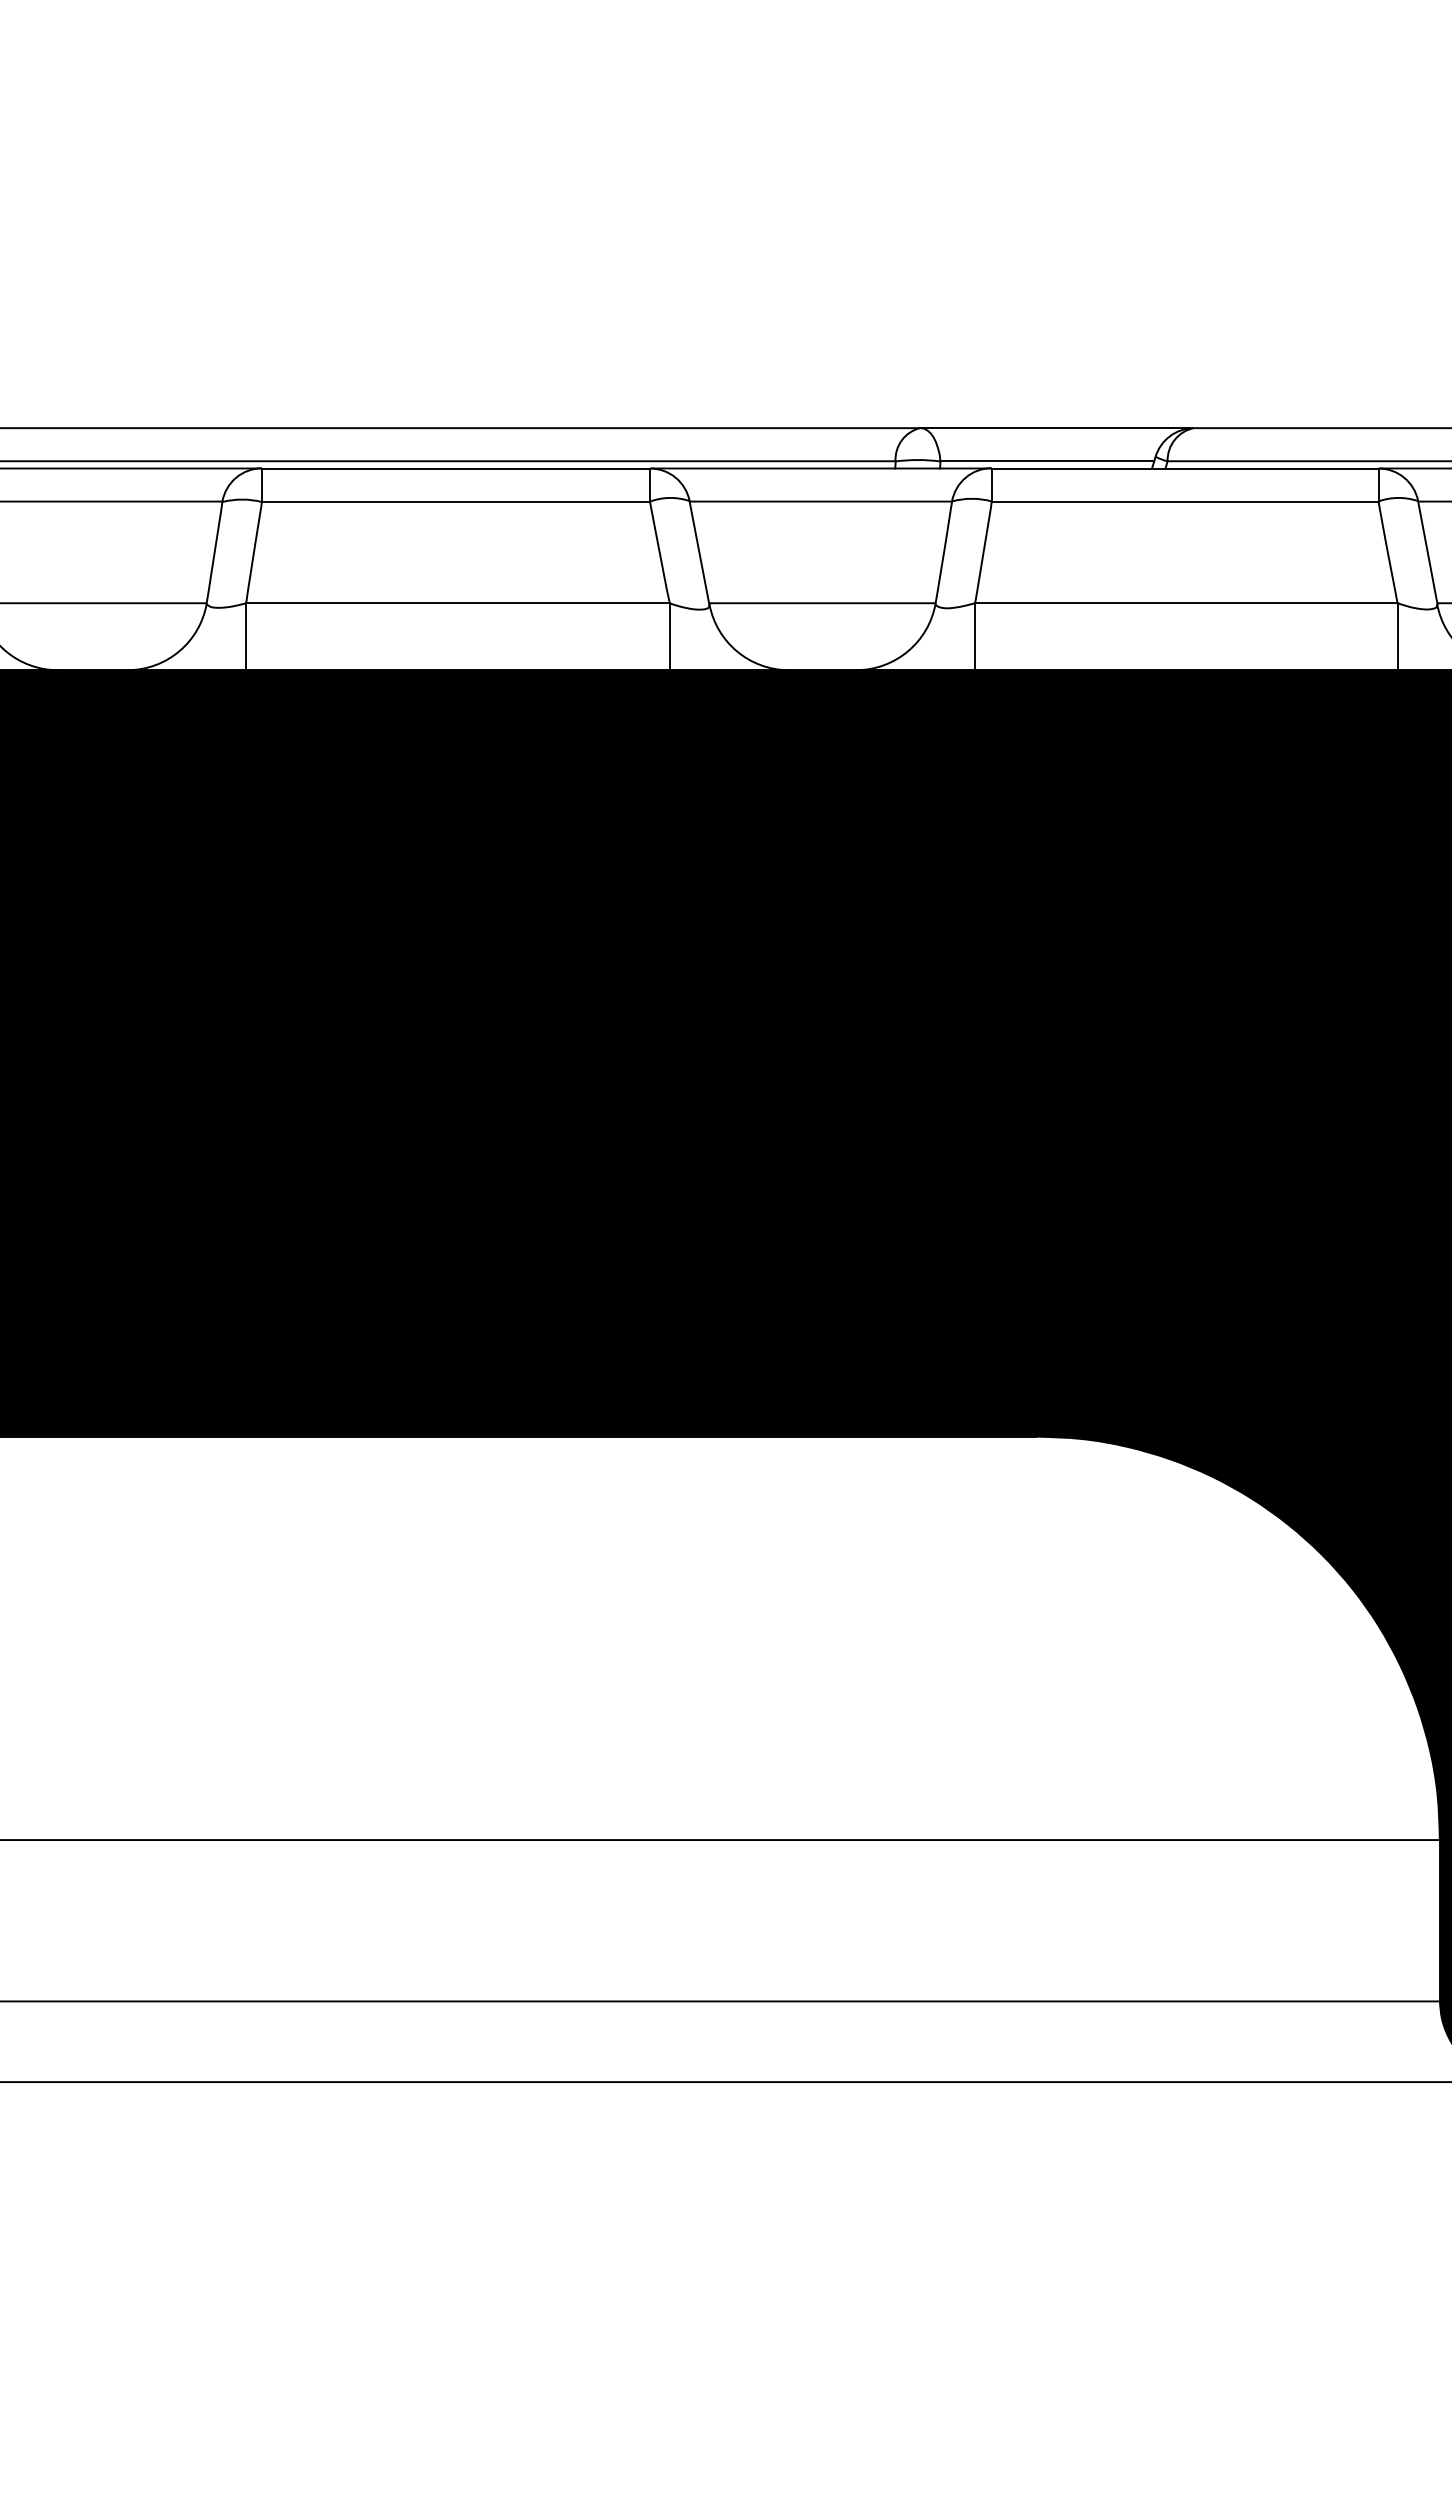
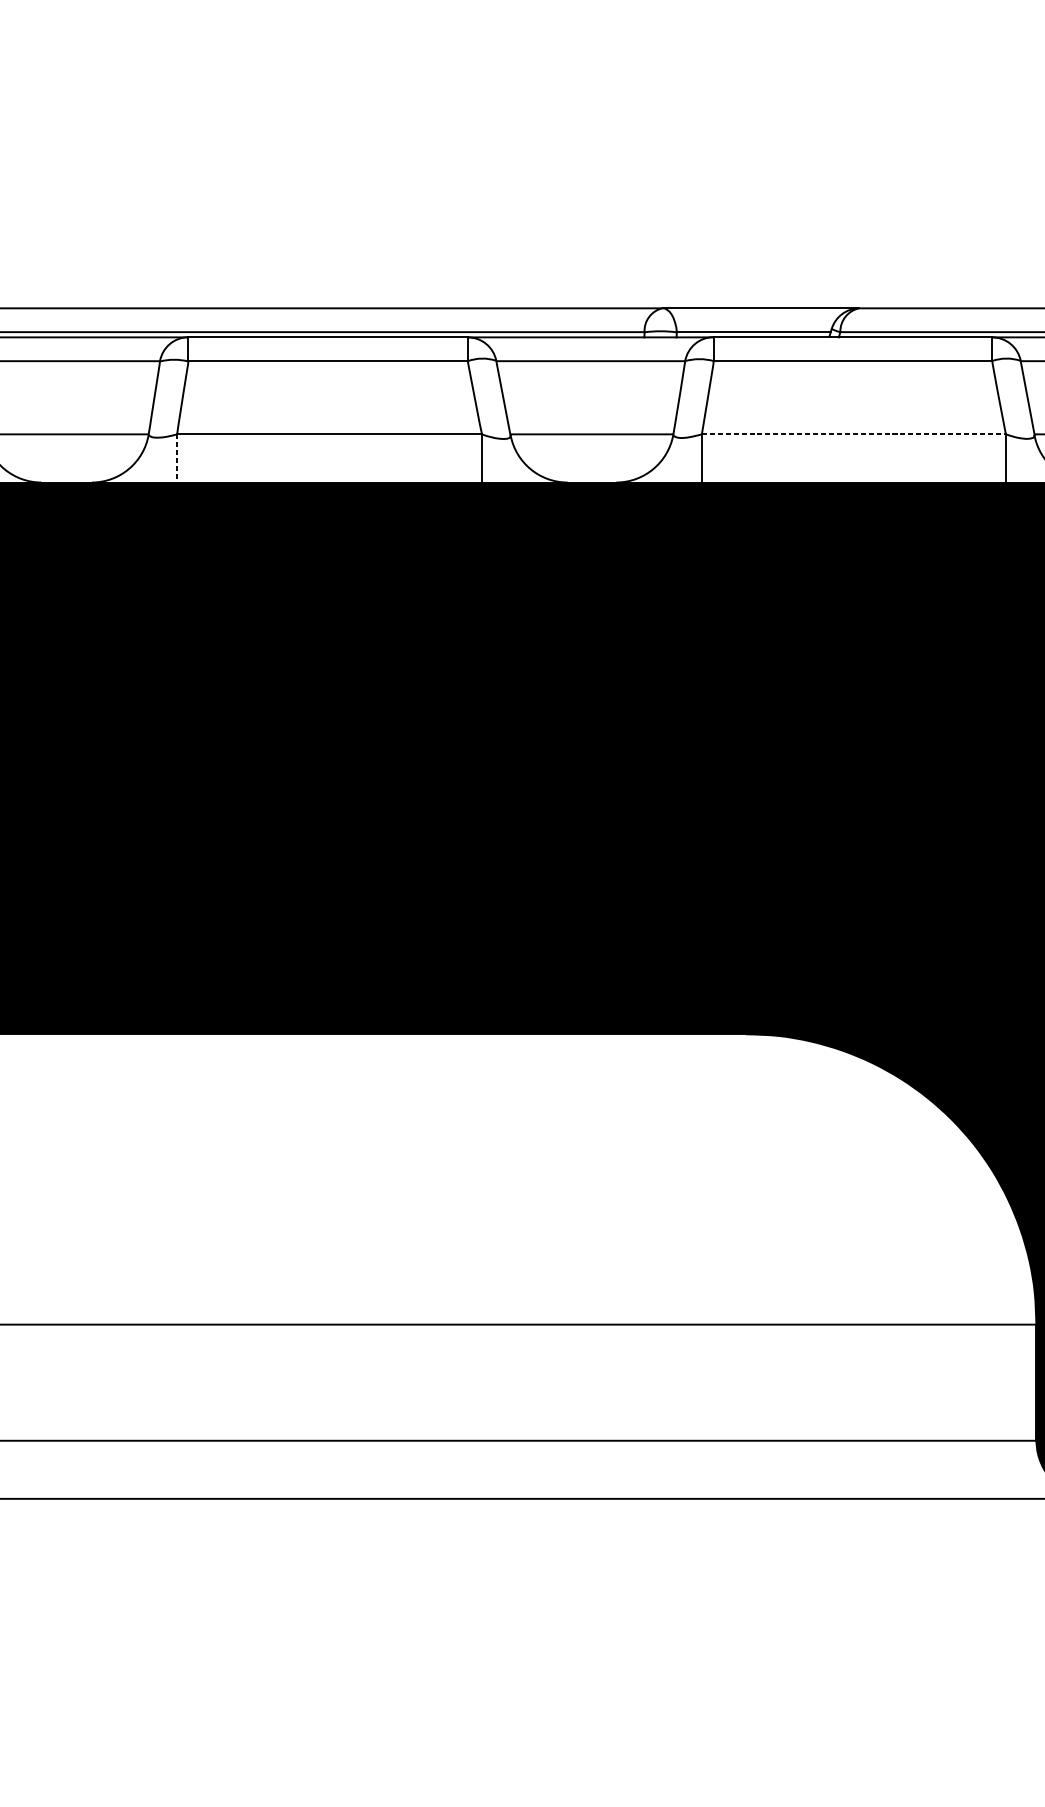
line: (1186, 603) -> (853, 434), solid -> dashed
line: (246, 637) -> (177, 459), solid -> dashed

